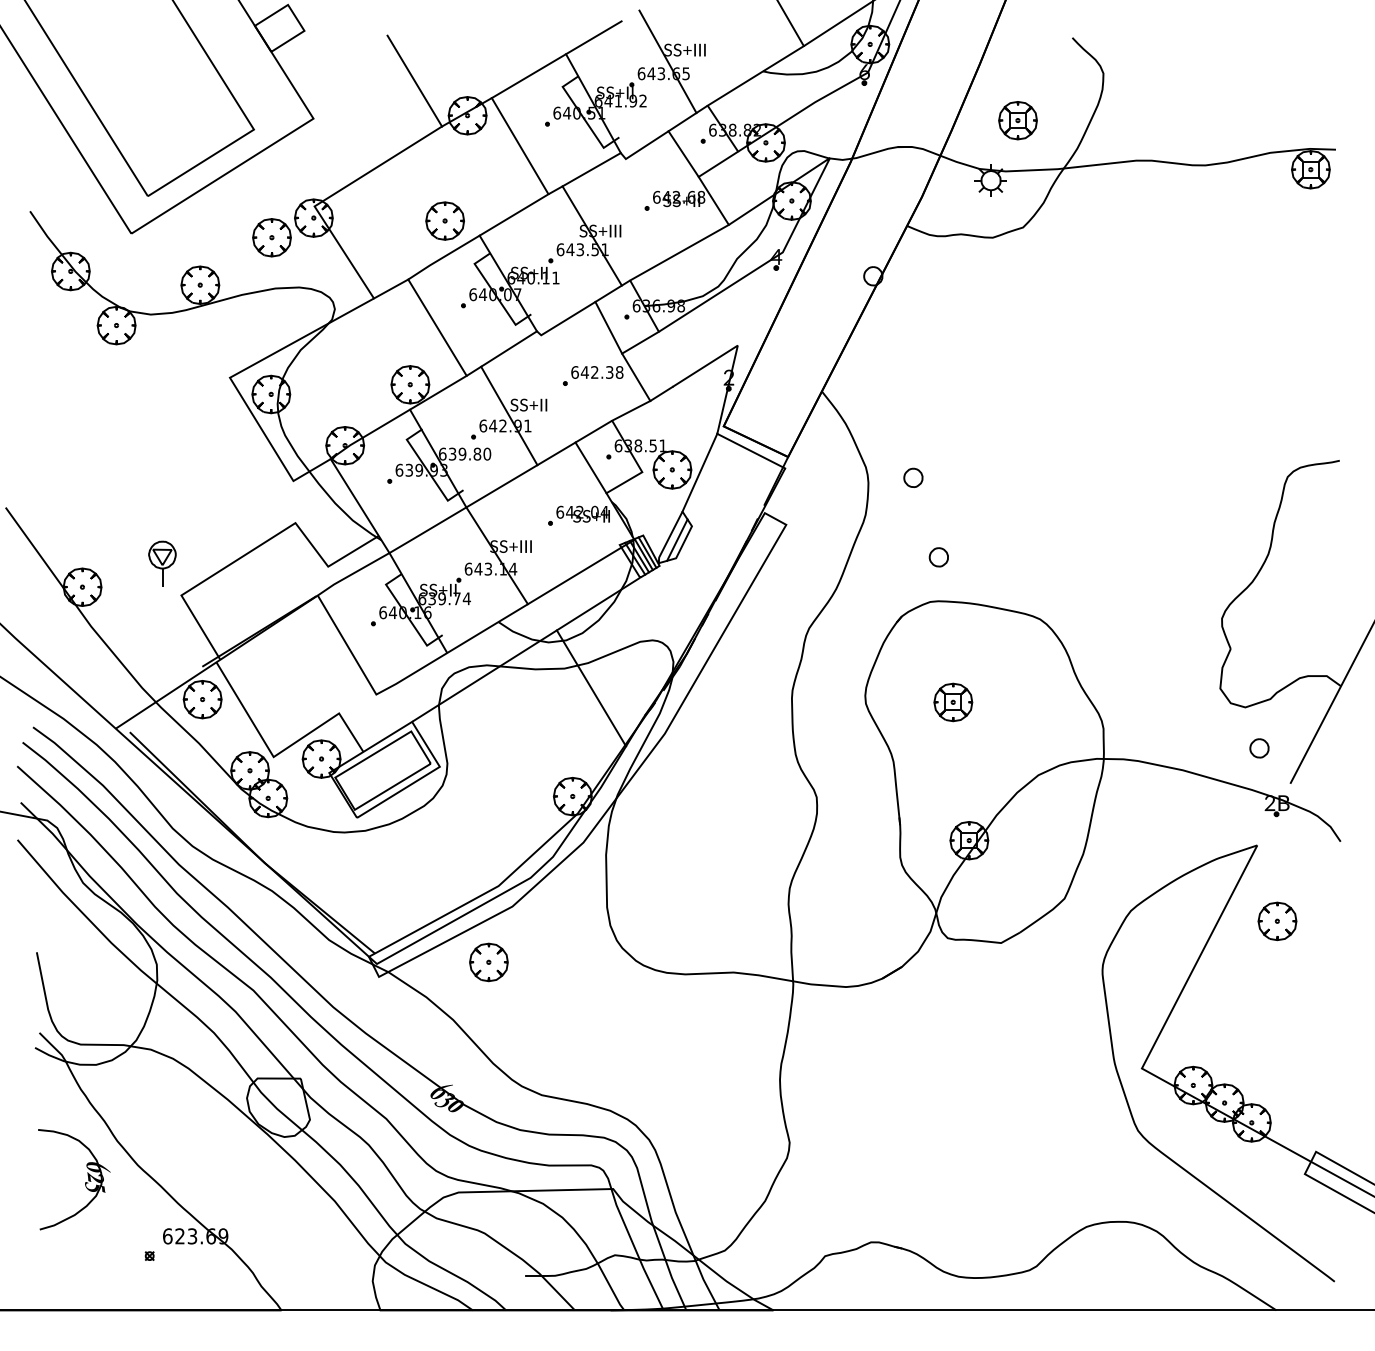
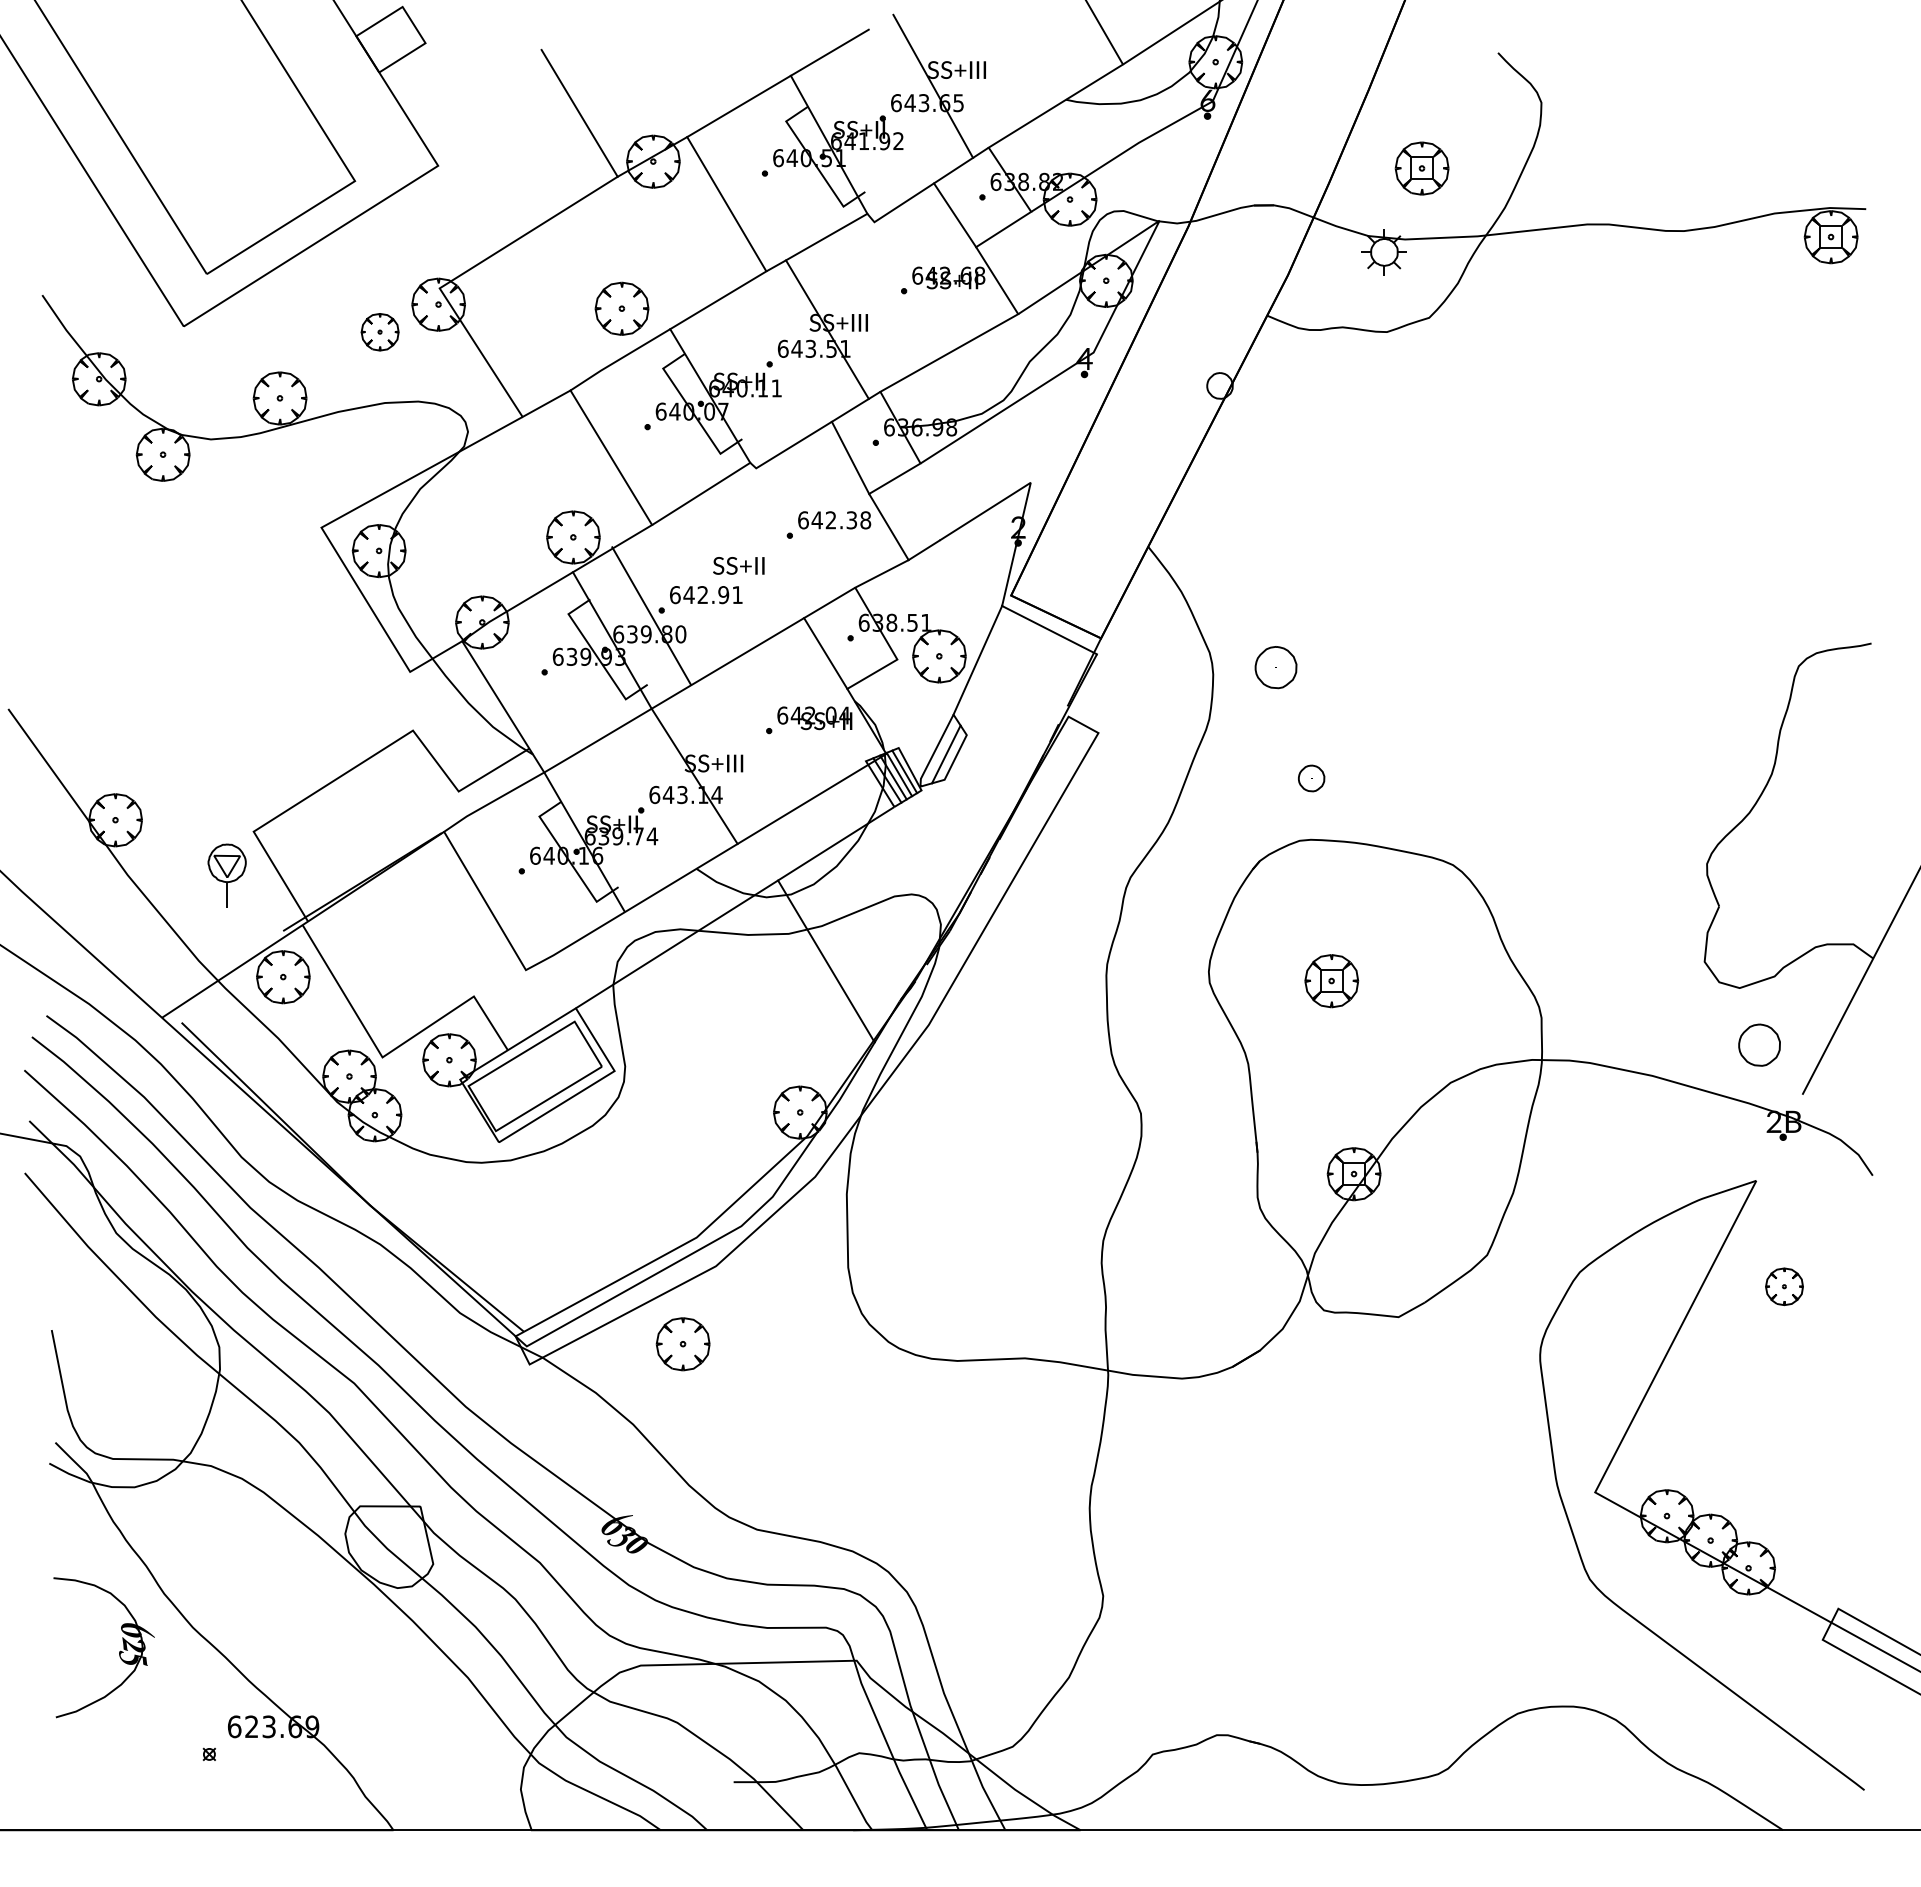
part: (271, 238) -> (379, 332), size x0.7
line: (509, 415) -> (651, 615), moved
part: (913, 477) -> (1275, 667), size x1.6
part: (161, 563) -> (226, 875), moved
part: (1258, 748) -> (1758, 1045), size x1.6
part: (1277, 921) -> (1784, 1286), size x0.7

